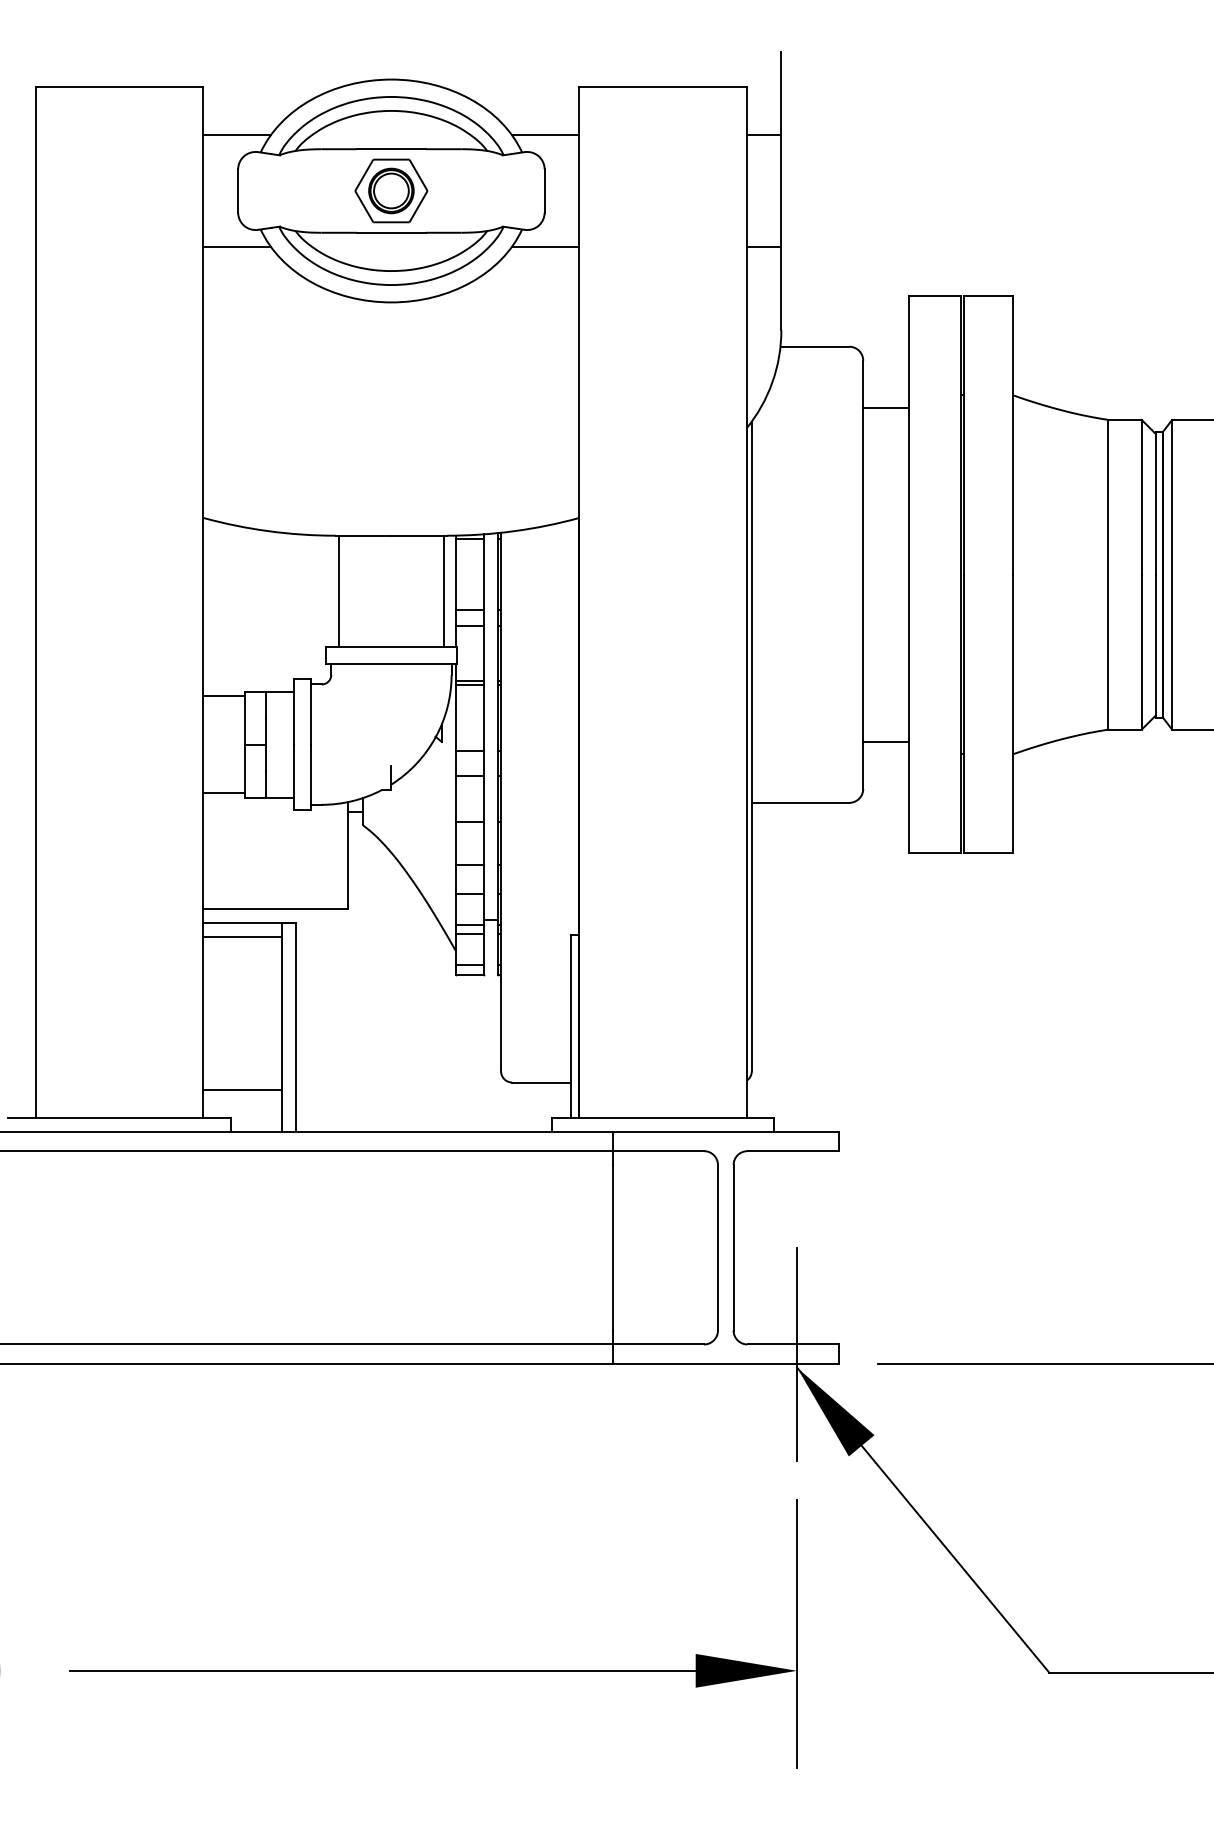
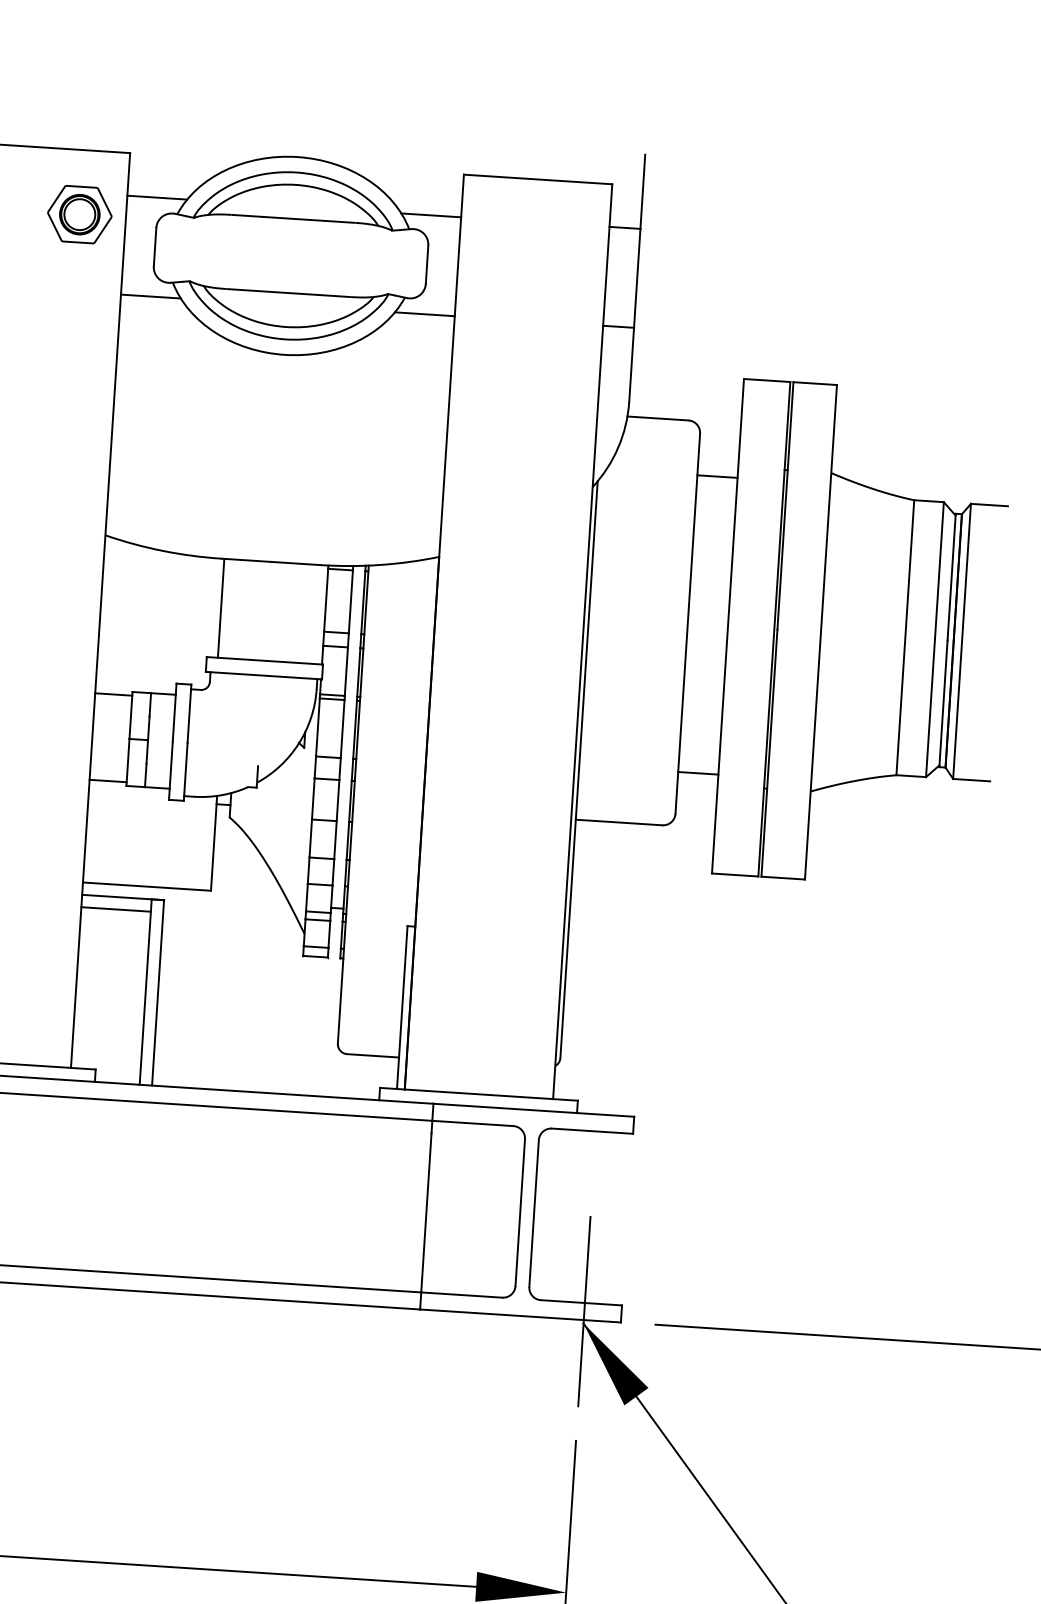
part: (391, 190) -> (79, 214), moved
line: (444, 591) -> (315, 614), removed
line: (242, 1090) -> (107, 1045), removed

